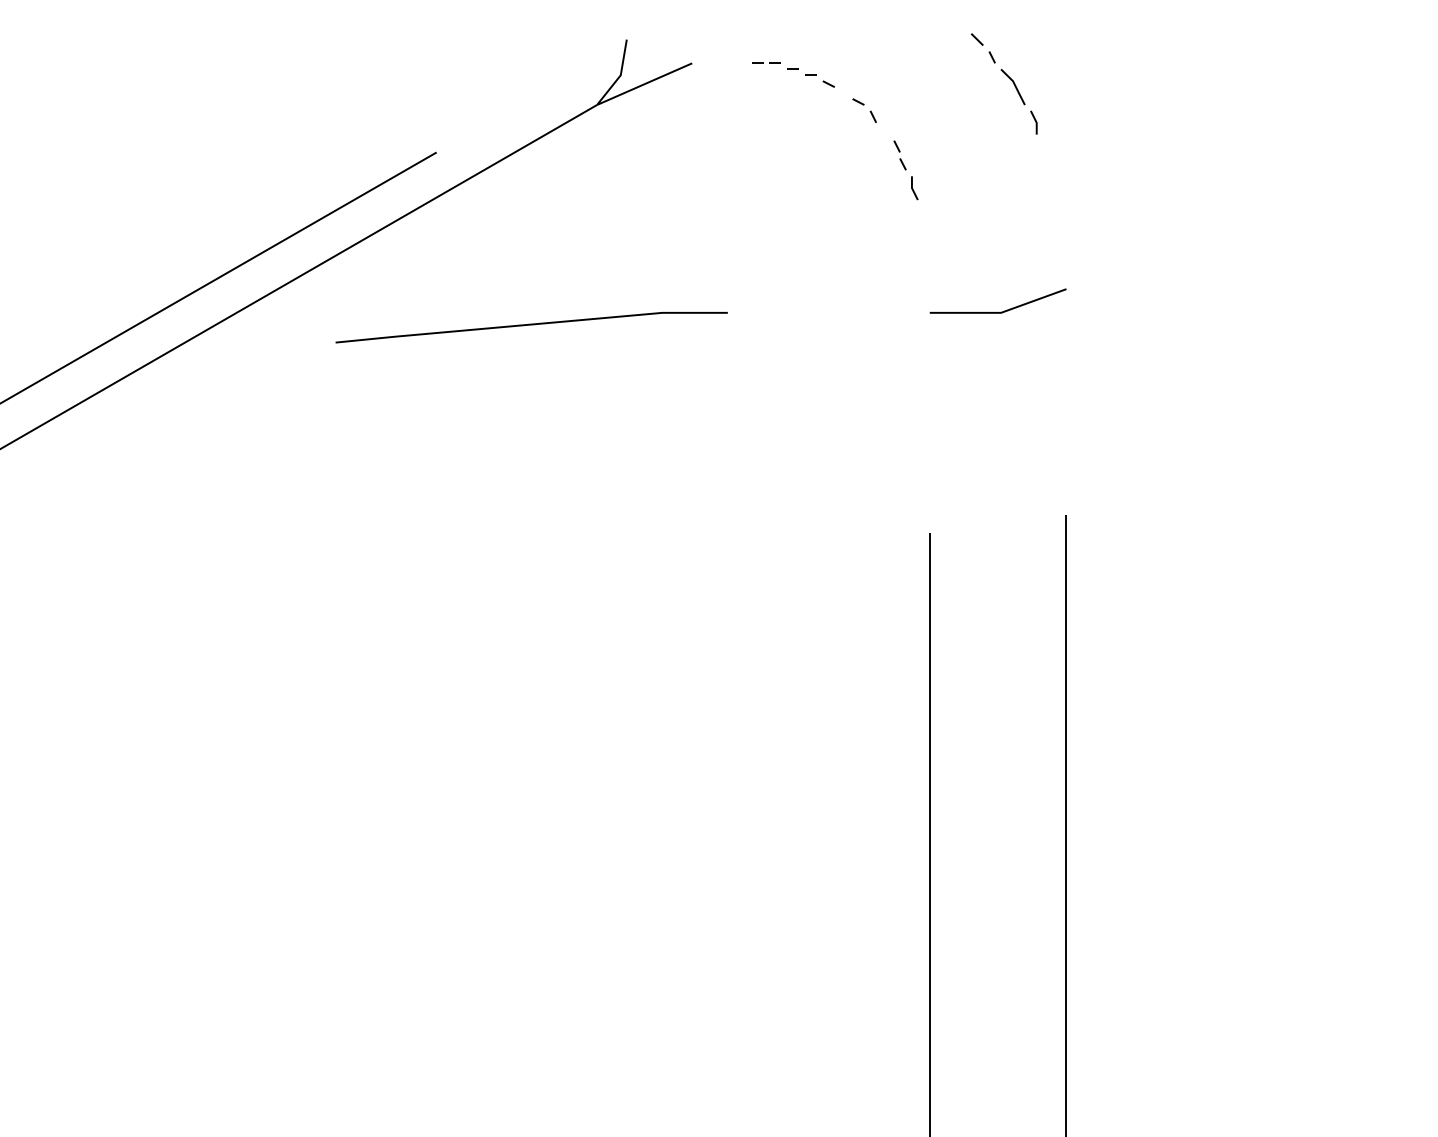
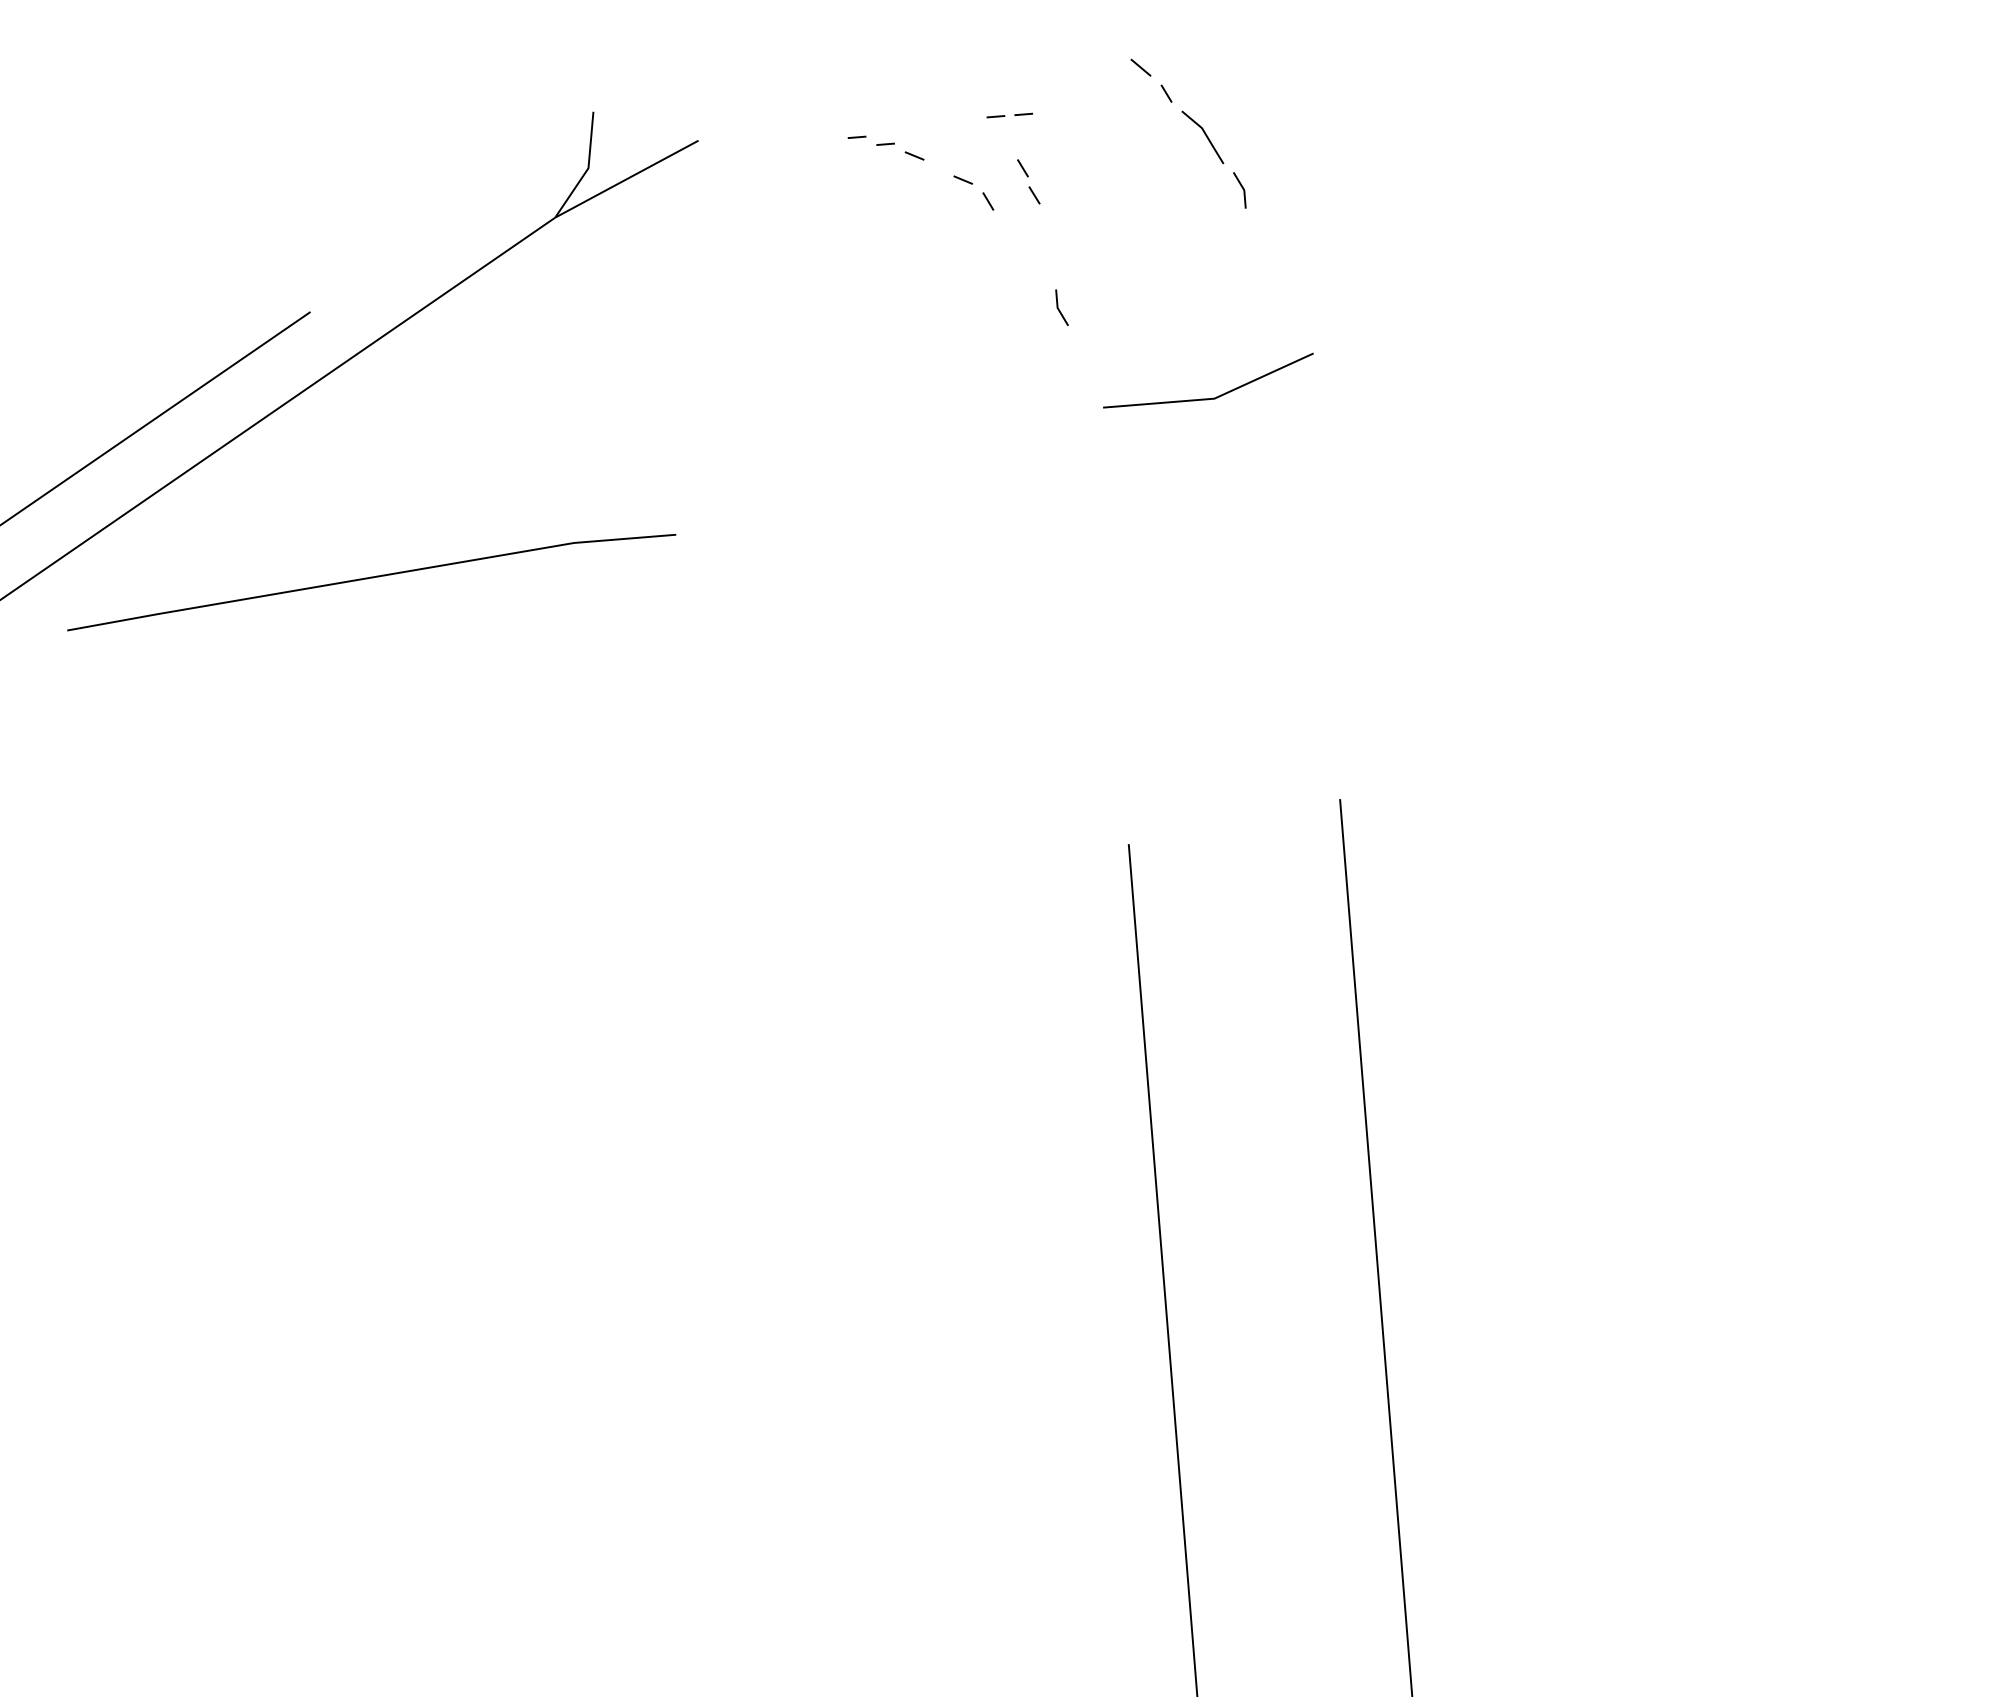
line: (763, 62) -> (1005, 114), moved
part: (899, 155) -> (1027, 182), moved
line: (1001, 311) -> (1214, 396), moved
line: (531, 325) -> (371, 579), moved

